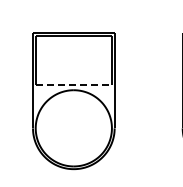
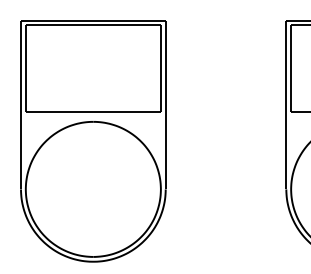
line: (74, 84) -> (94, 111), dashed -> solid

